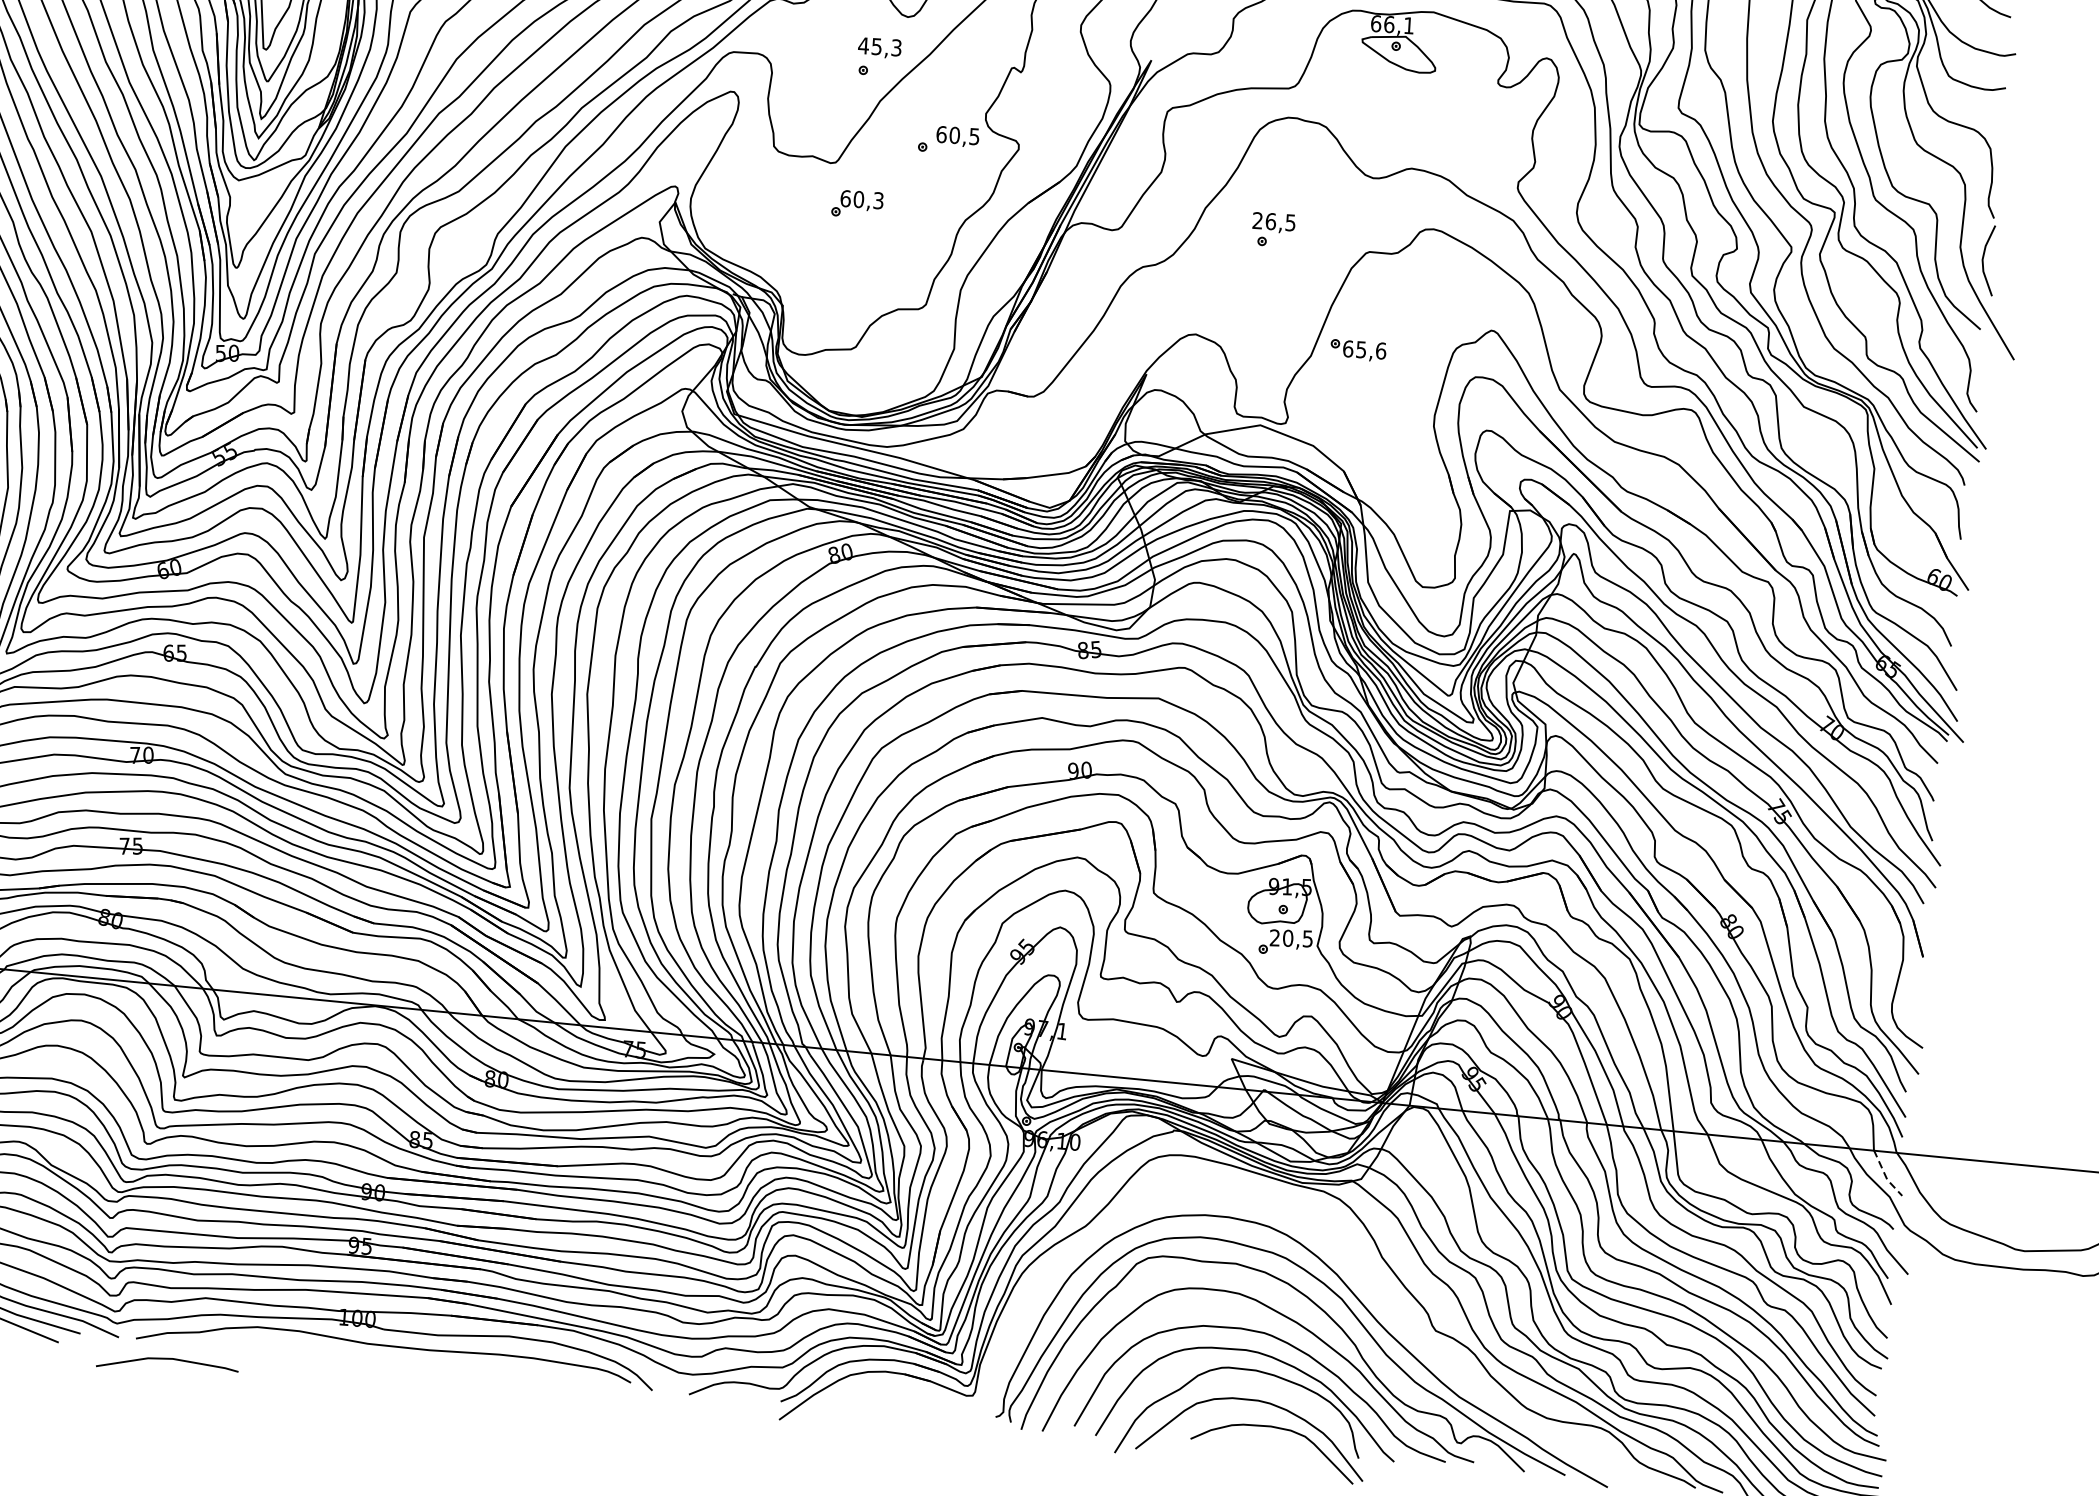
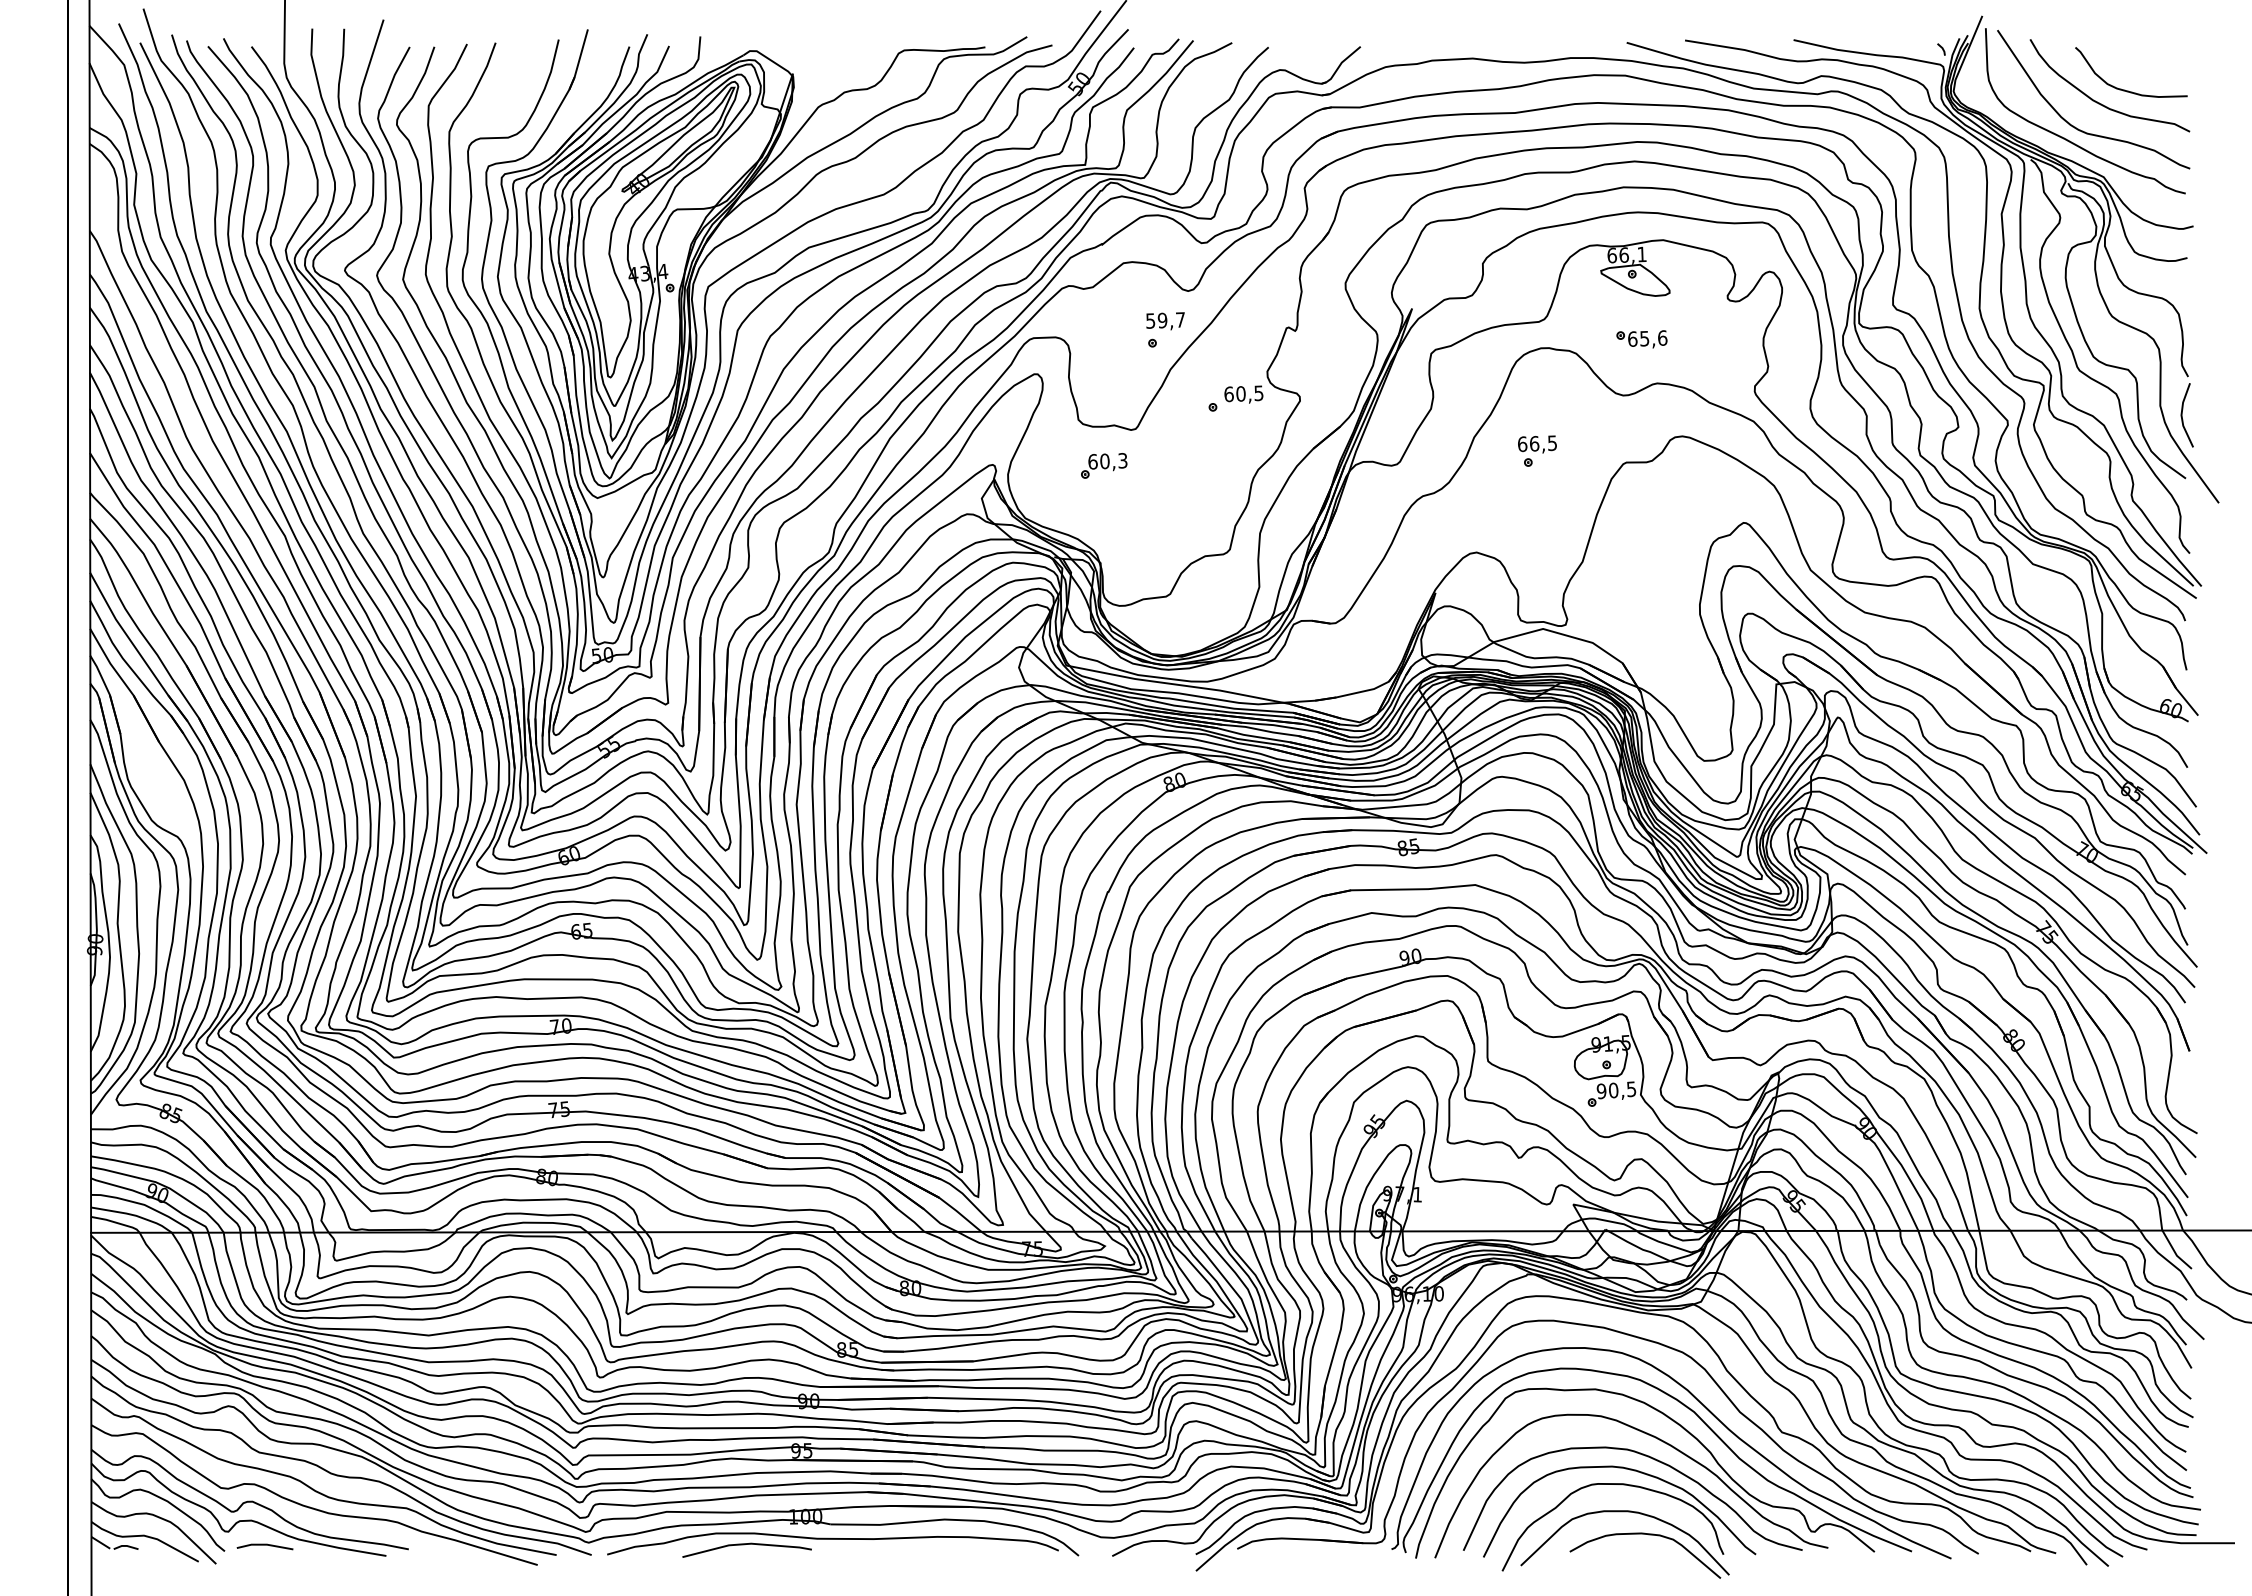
text: (879, 46) -> (1165, 320), 45,3 -> 59,7
part: (857, 203) -> (1104, 465), moved
text: (1257, 221) -> (1522, 444), 26,5 -> 66,5
part: (1357, 350) -> (1641, 339), moved
text: (1274, 938) -> (1601, 1091), 20,5 -> 90,5
line: (1886, 1176) -> (2175, 1252), dashed -> solid
part: (1287, 1212) -> (1637, 1338), added
line: (165, 1360) -> (744, 1545), moved

